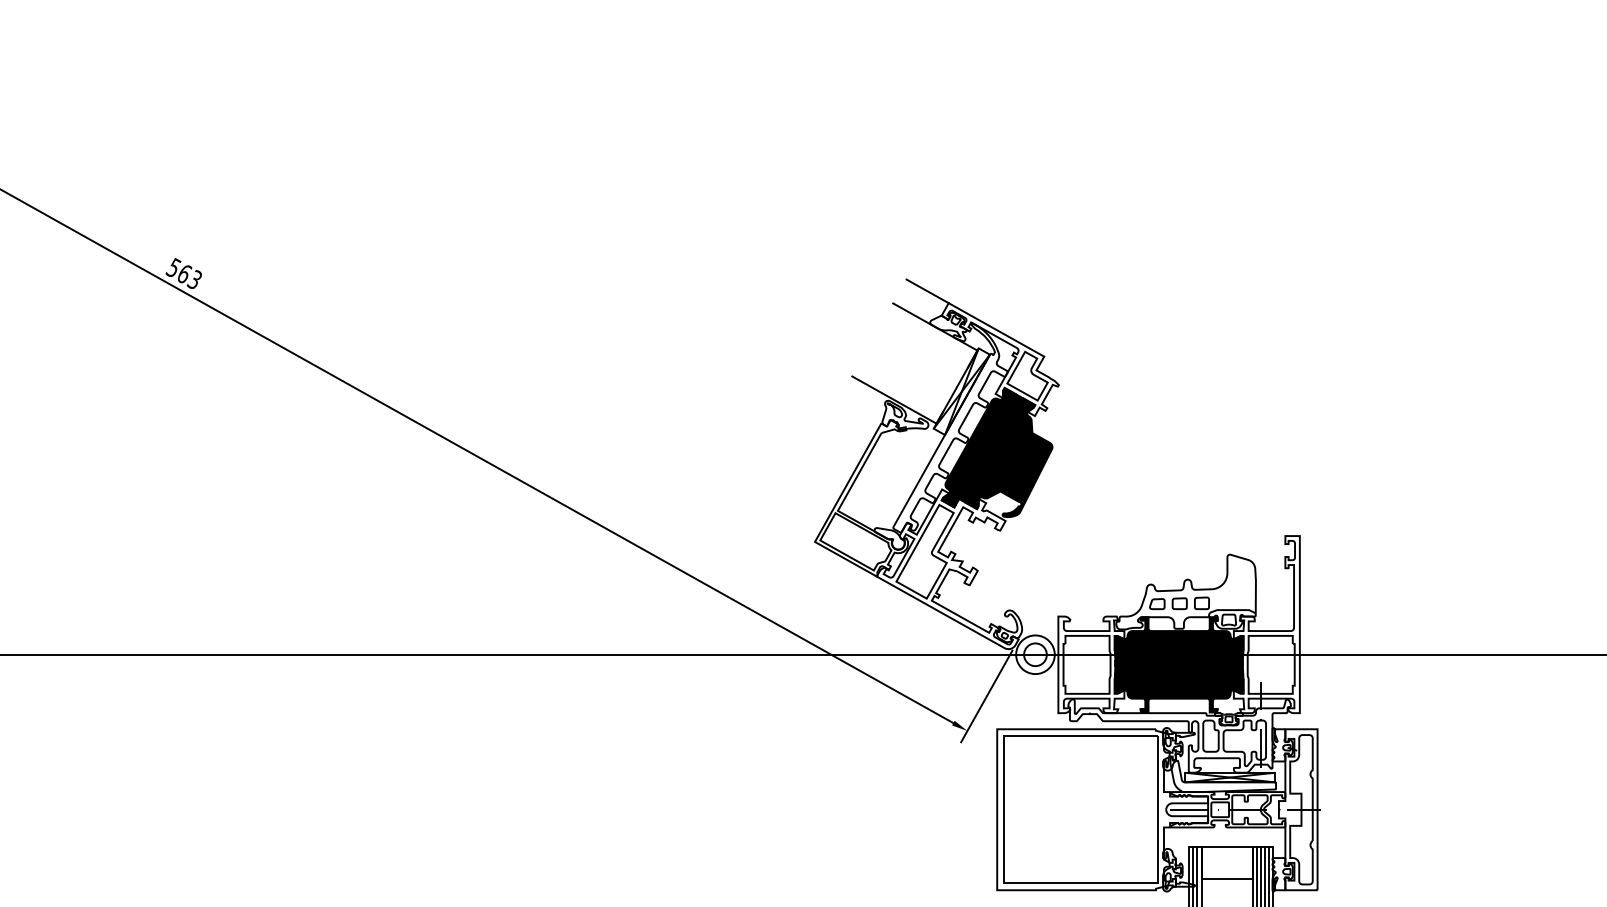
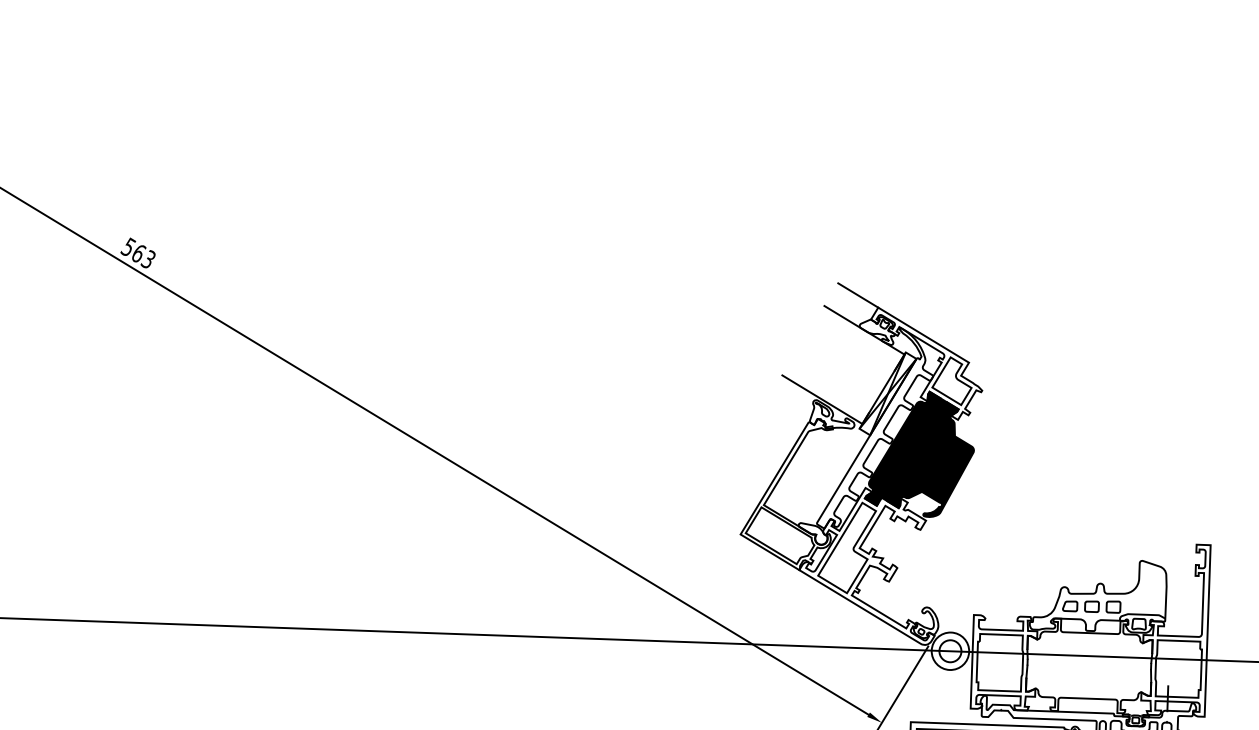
fill: (1178, 664) -> (1088, 665), removed

